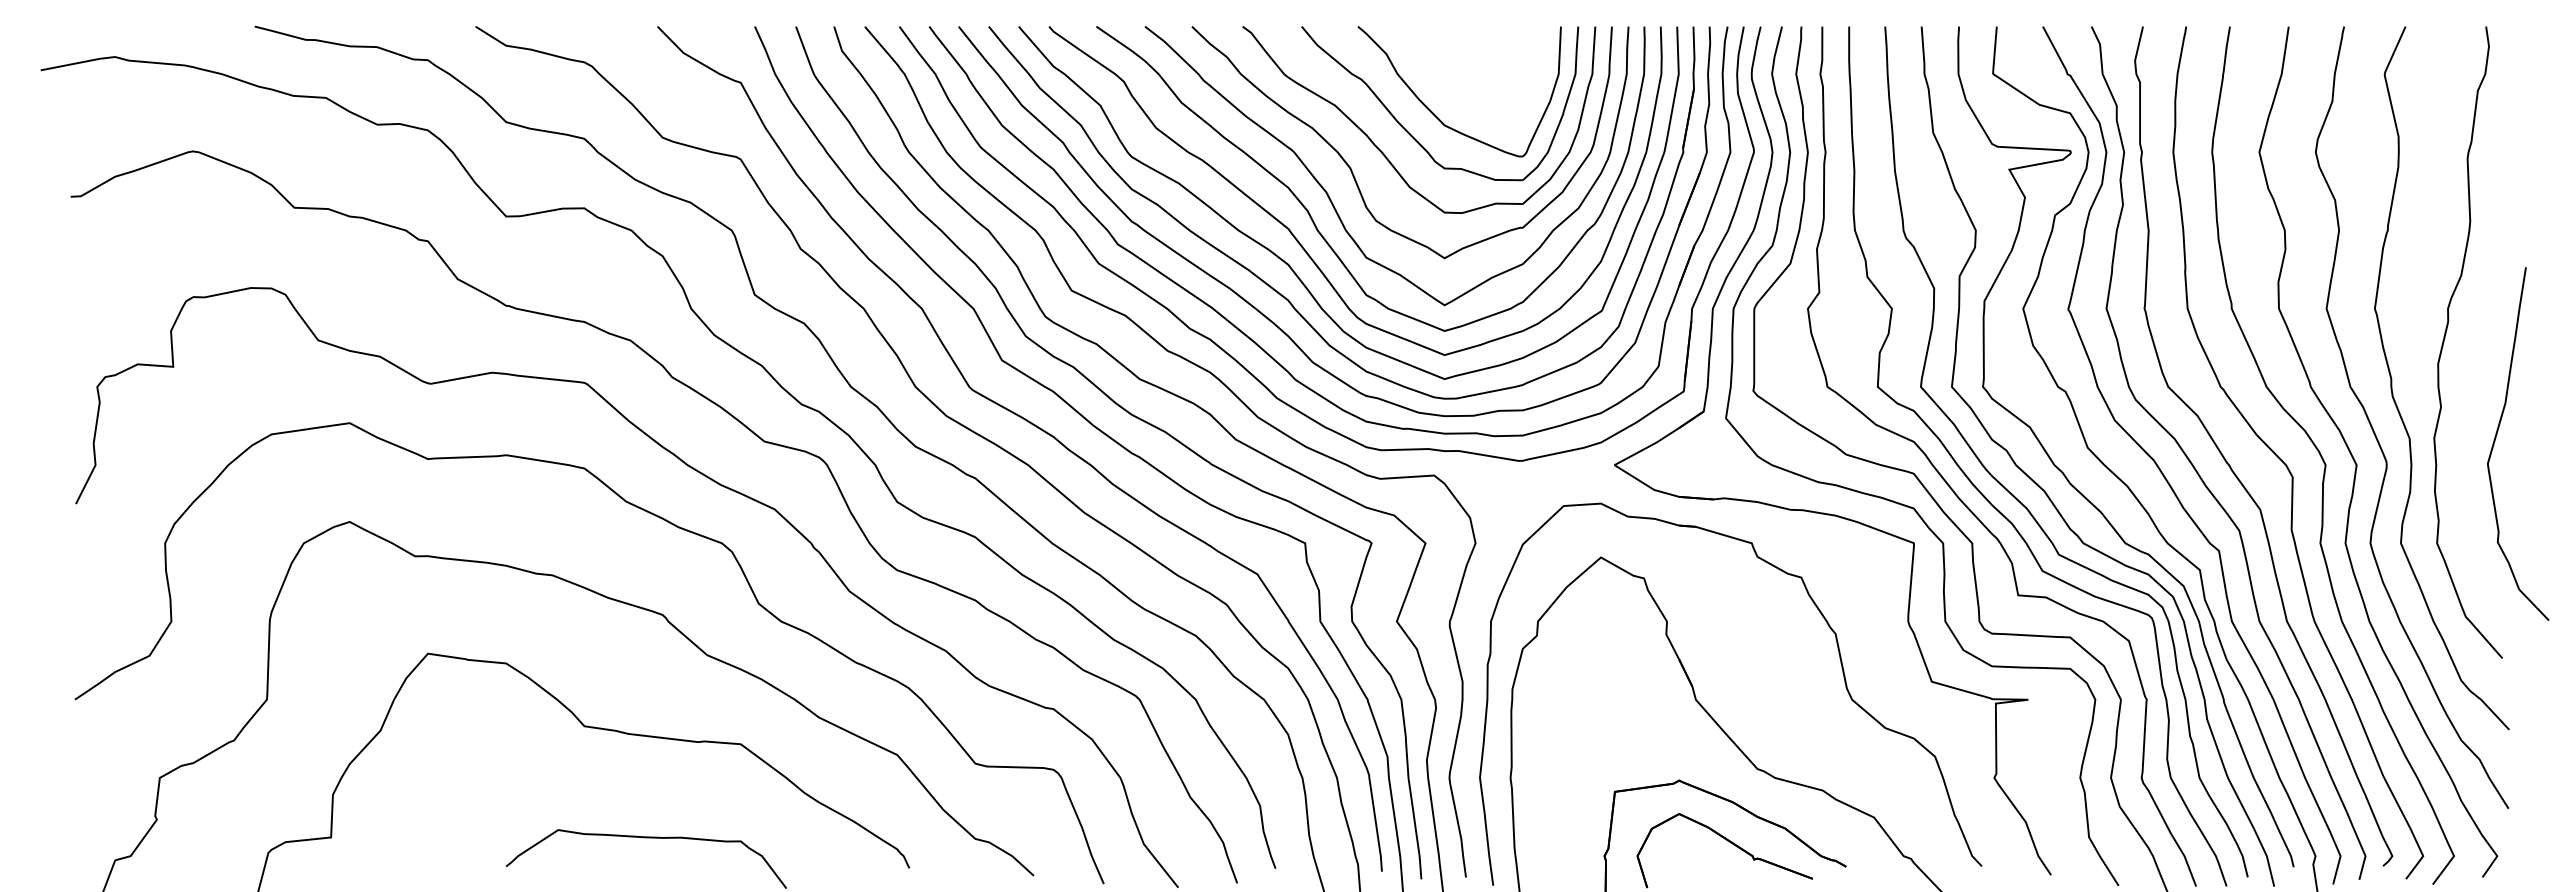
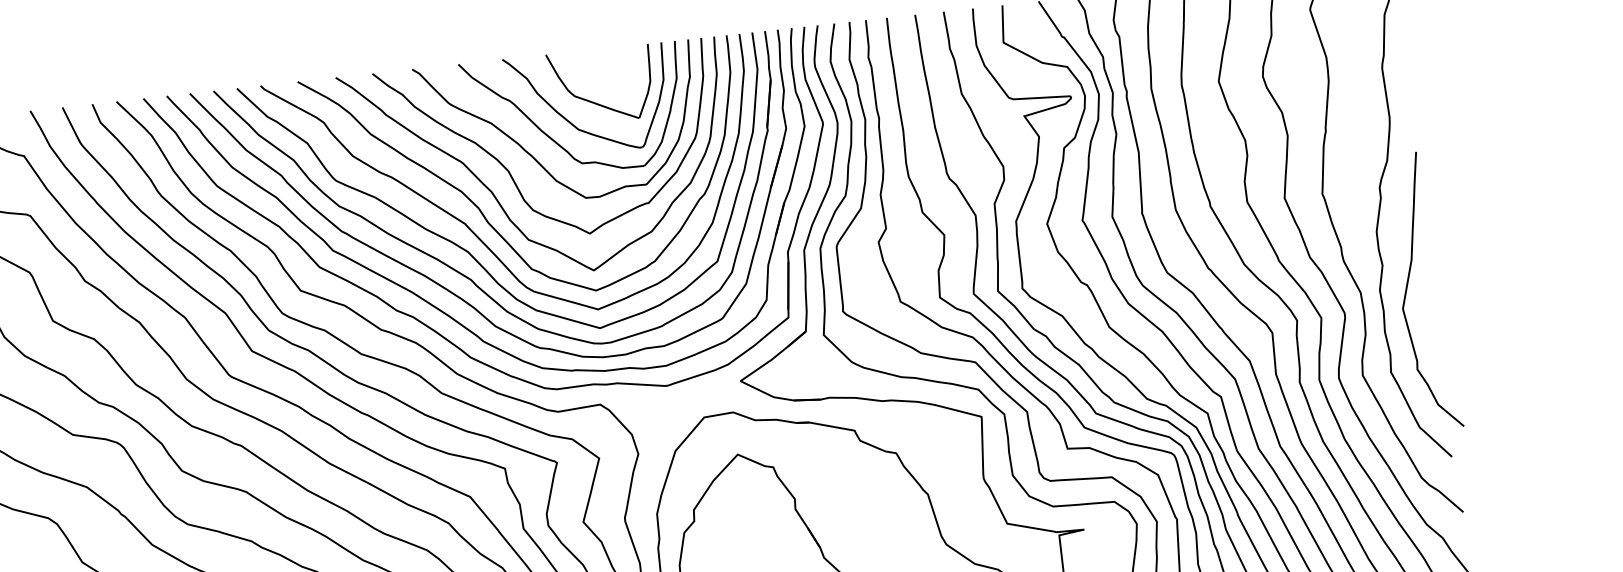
part: (1467, 92) -> (593, 101), added
curve: (2496, 438) -> (1407, 288), moved

